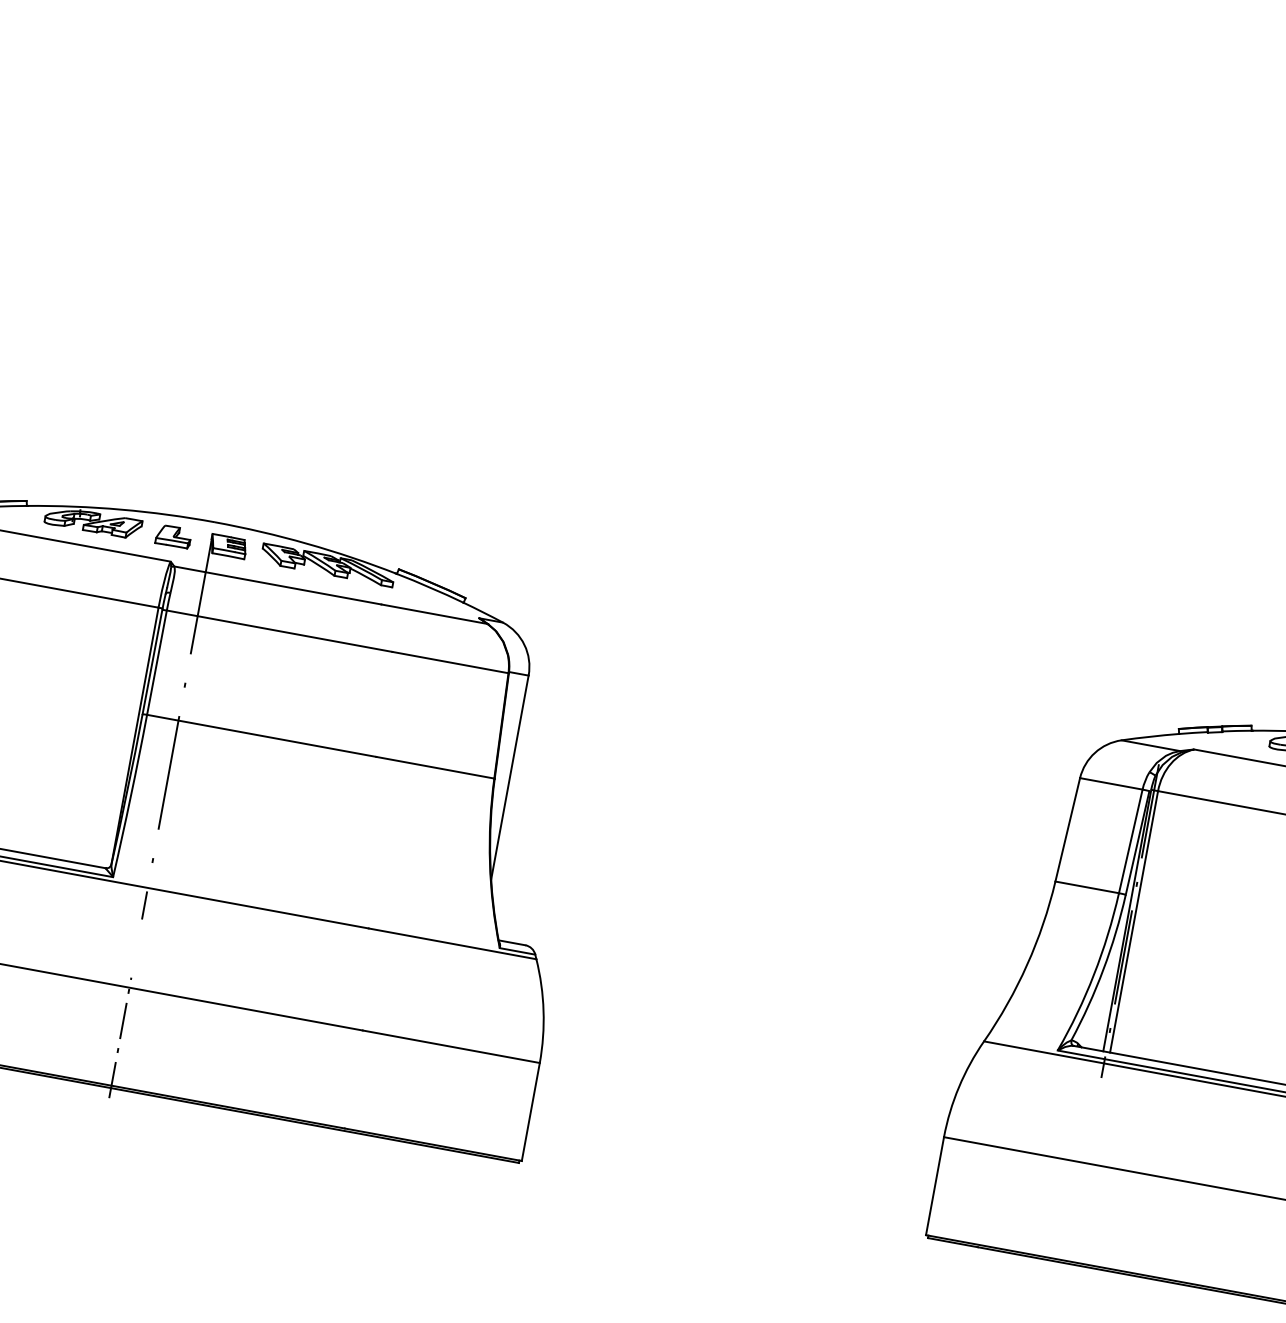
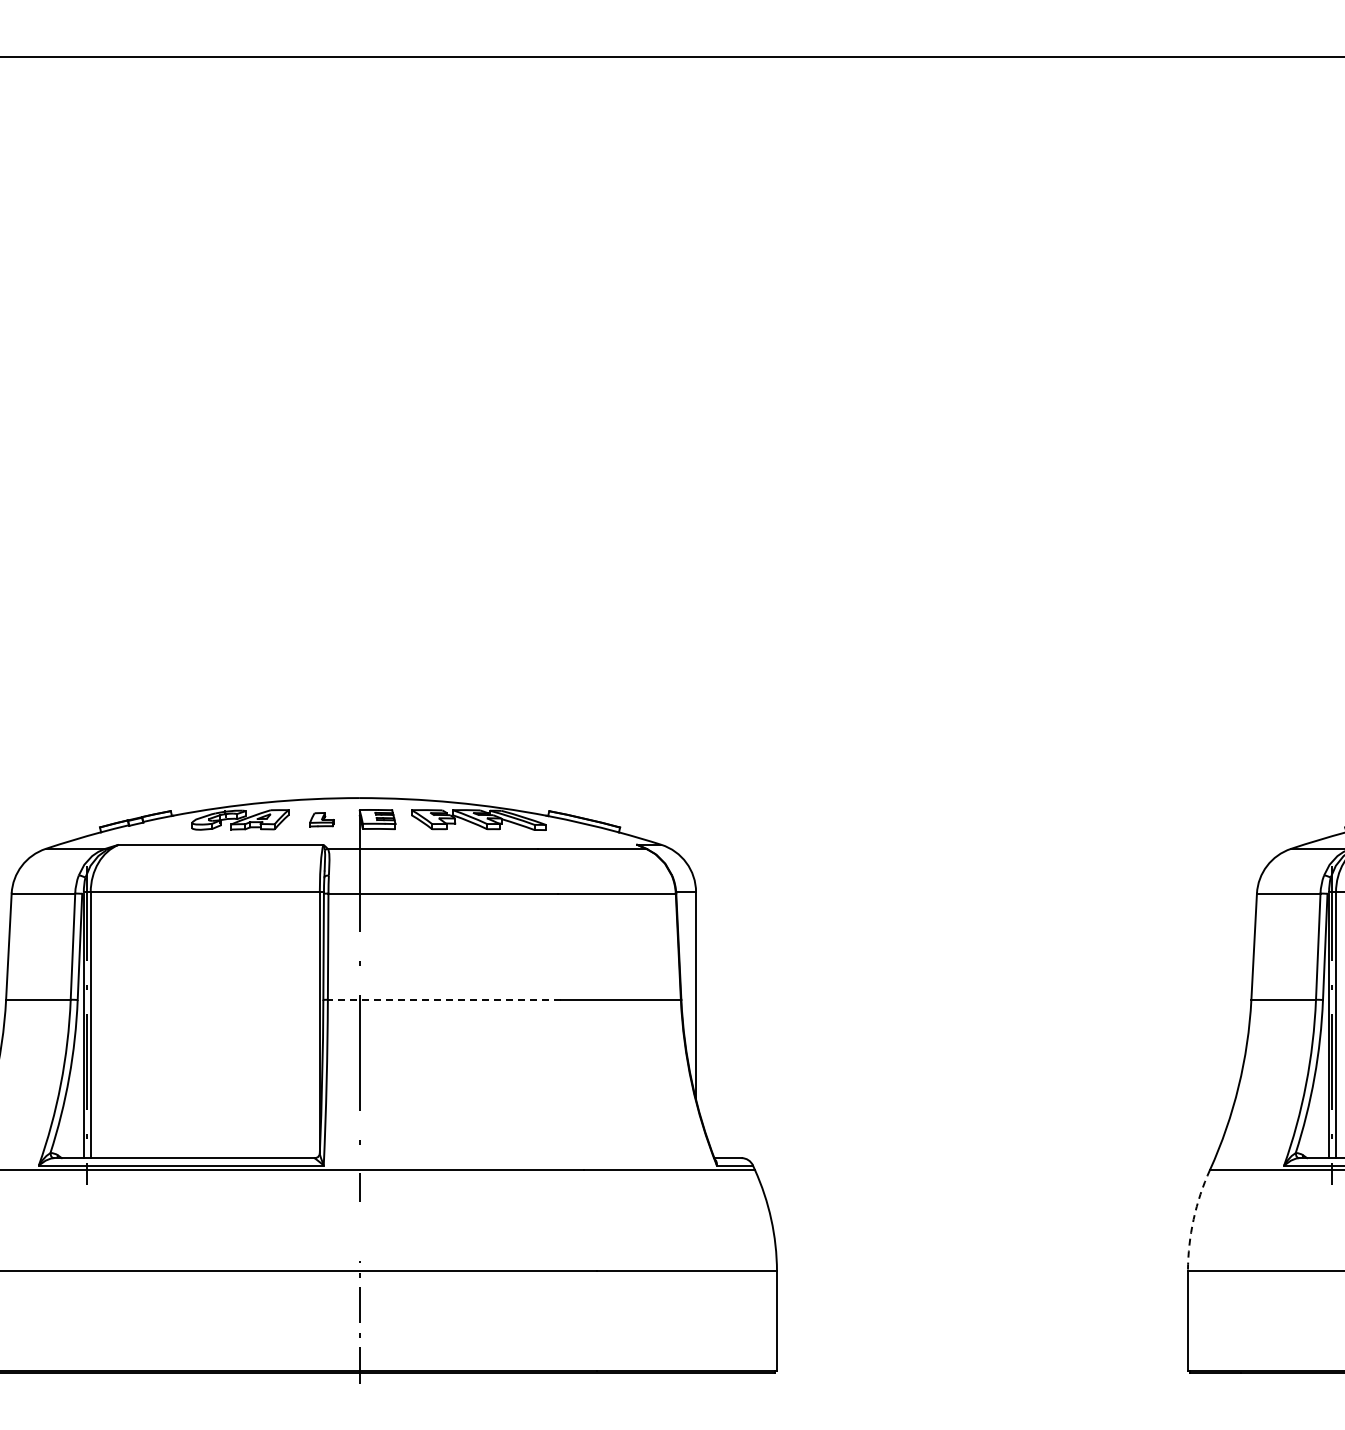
part: (173, 536) -> (321, 819), size x0.7
line: (261, 735) -> (444, 999), solid -> dashed
arc: (958, 1087) -> (1193, 1219), solid -> dashed

